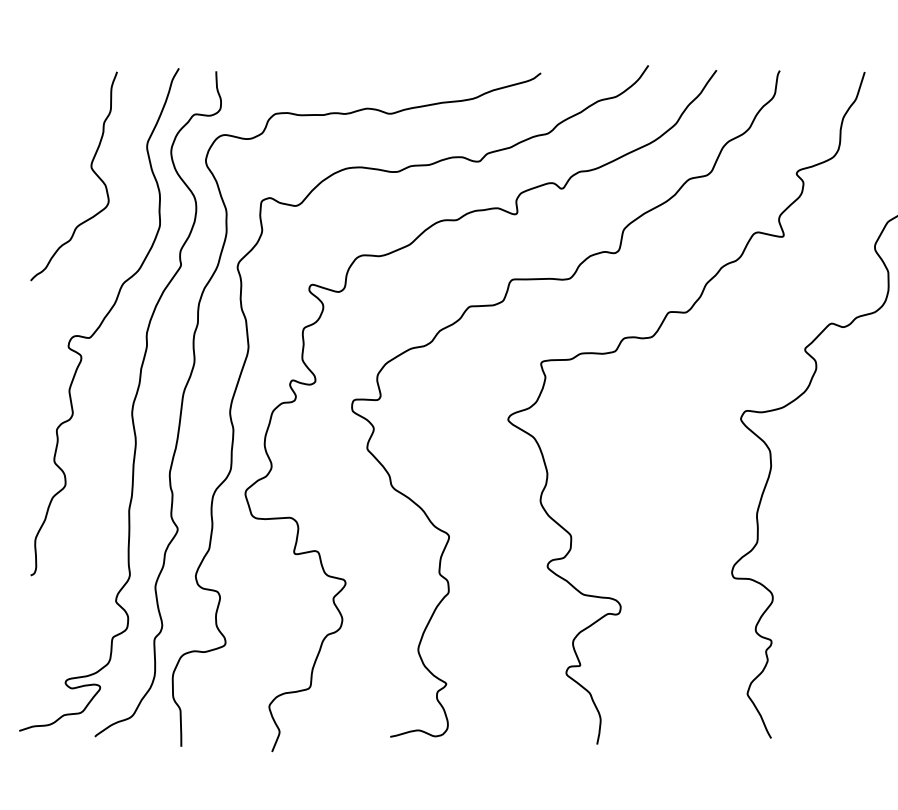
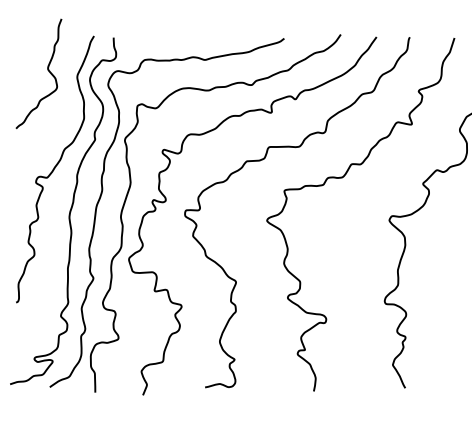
curve: (90, 170) -> (47, 70), moved

